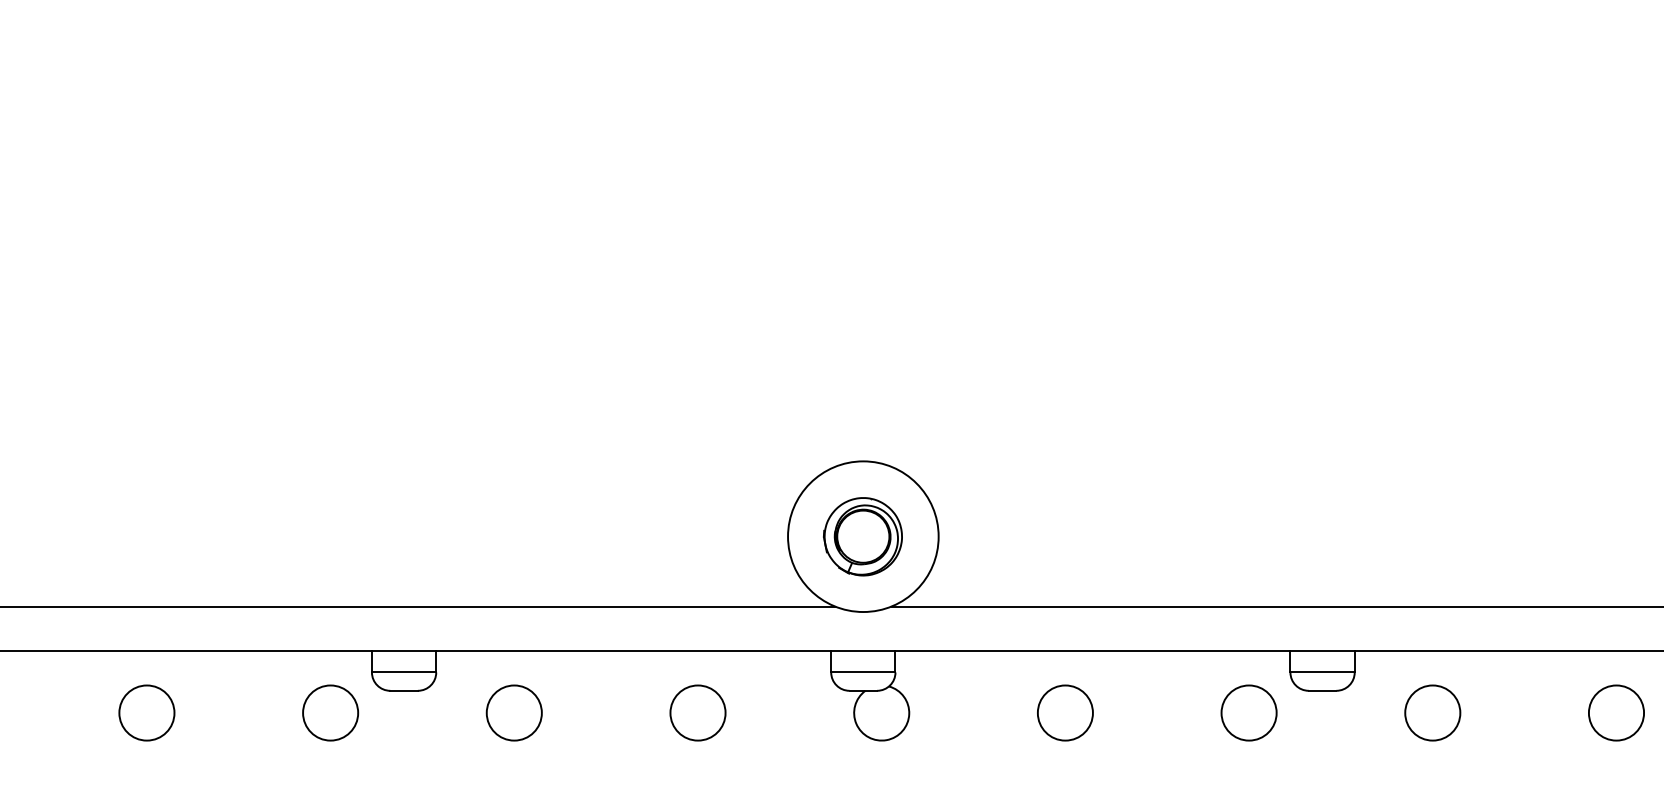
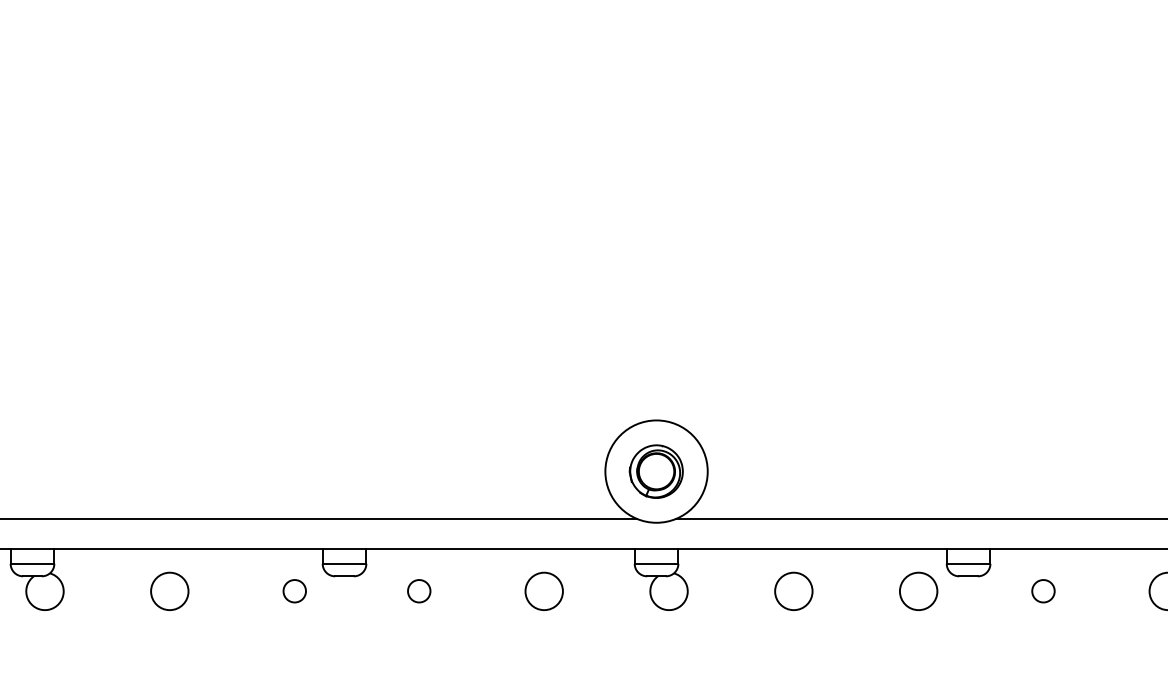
circle: (330, 711) -> (294, 590), size x0.6
circle: (512, 711) -> (418, 590), size x0.6
circle: (1432, 711) -> (1043, 590), size x0.6

